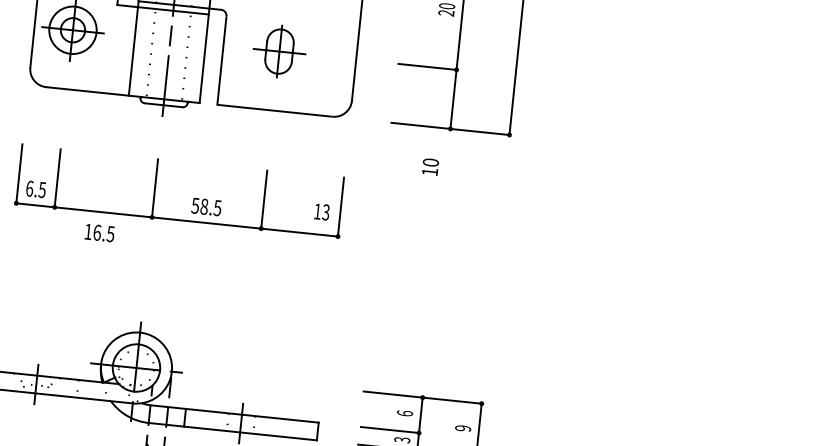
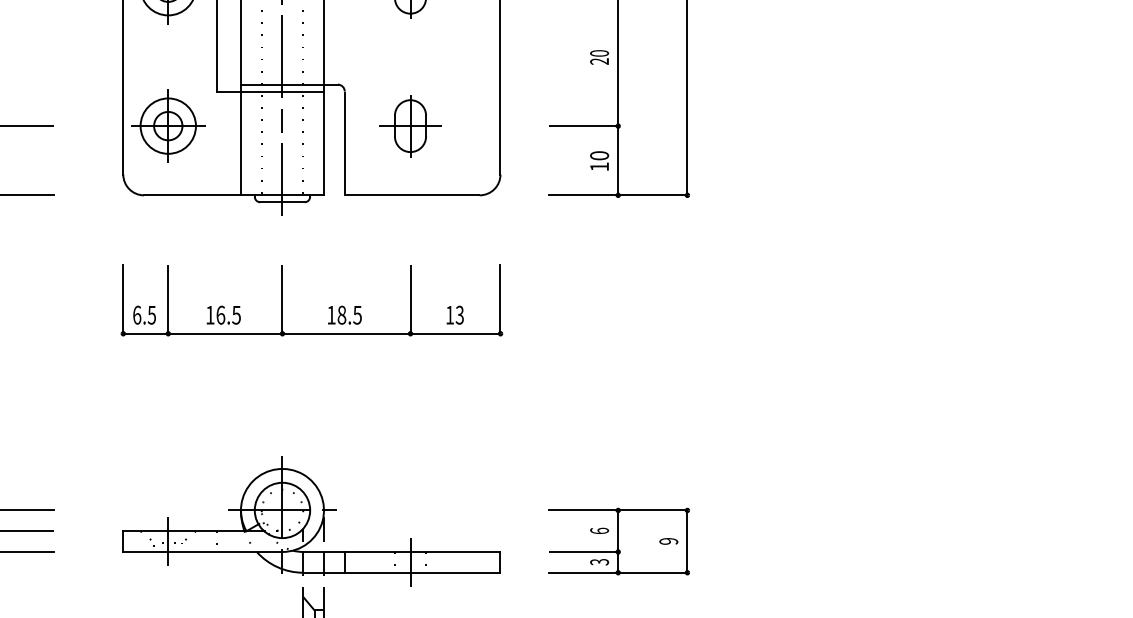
text: (430, 166) -> (599, 160), moved
text: (195, 206) -> (331, 315), 58.5 -> 18.5
text: (321, 211) -> (454, 314), moved
text: (99, 232) -> (223, 314), moved

